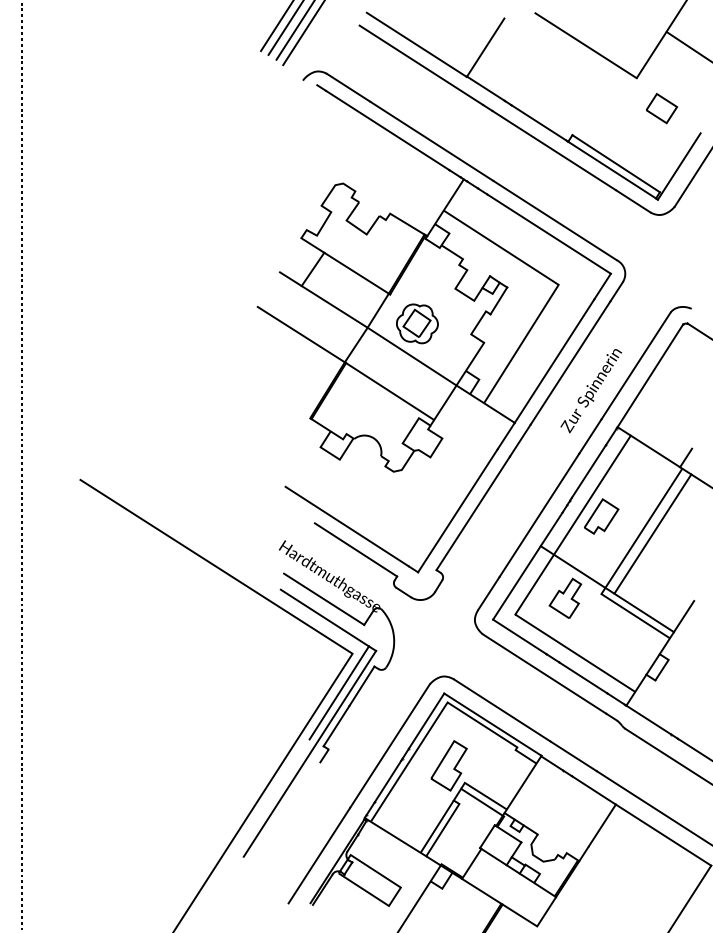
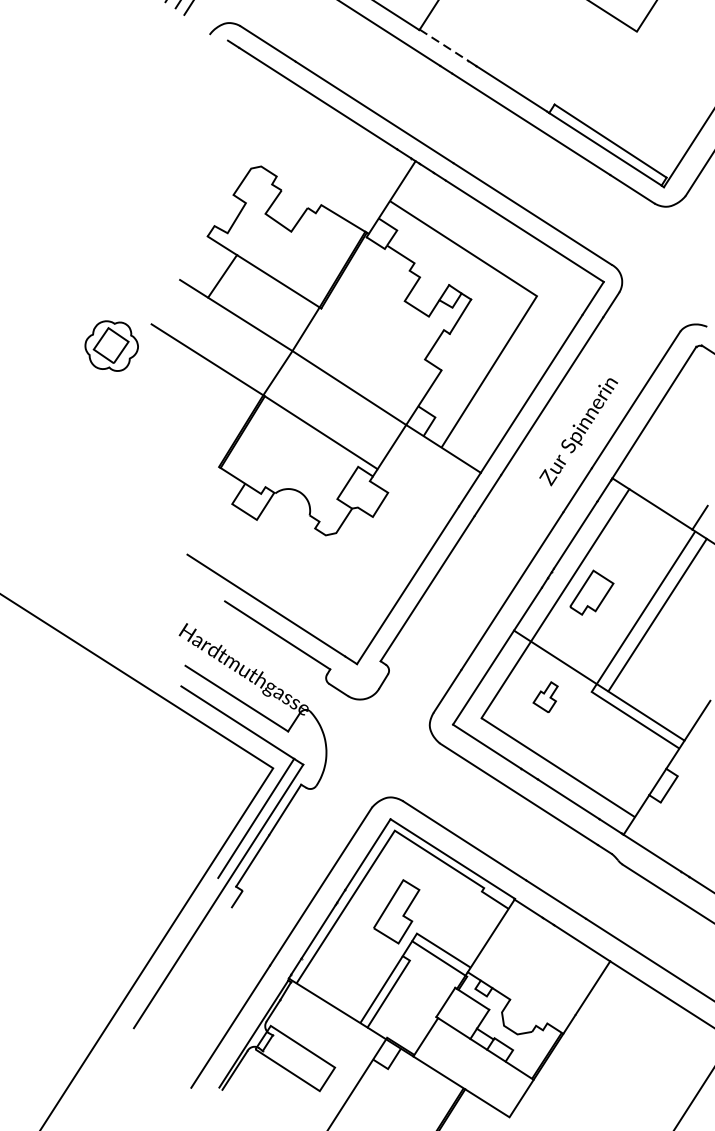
line: (486, 88) -> (444, 44), solid -> dashed
part: (661, 108) -> (668, 70), removed
part: (417, 323) -> (111, 345), moved
part: (565, 597) -> (545, 696), size x0.6

